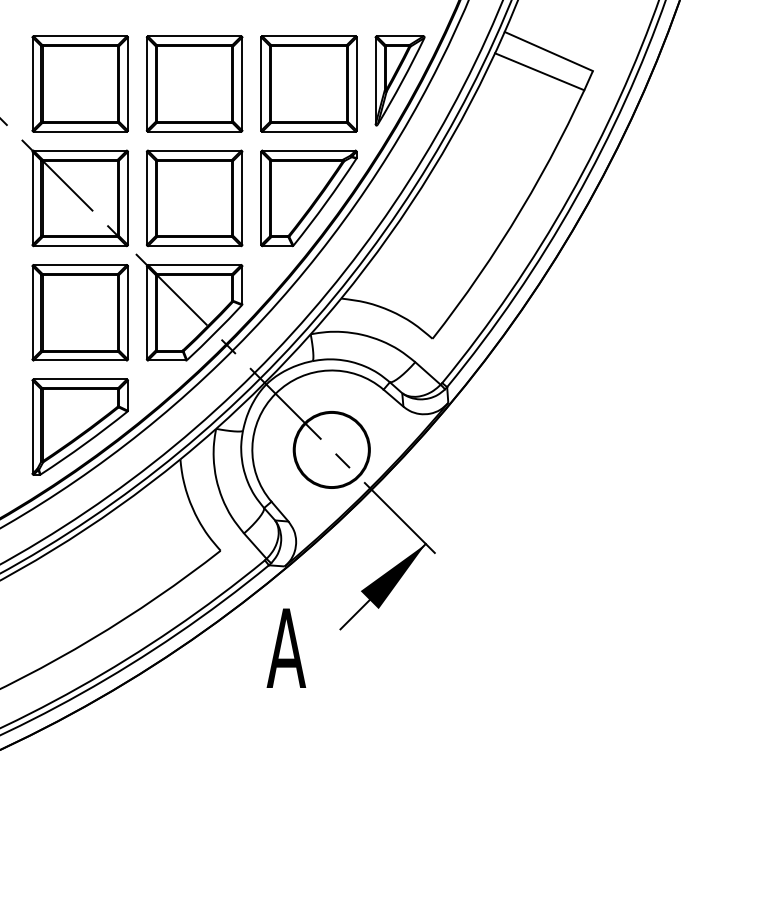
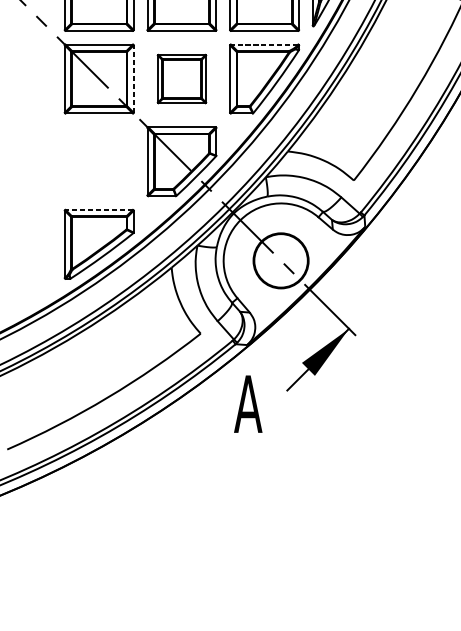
line: (309, 150) -> (264, 44), solid -> dashed
line: (127, 198) -> (133, 79), solid -> dashed
part: (194, 198) -> (181, 79), size x0.7
part: (79, 312) -> (98, 161), removed
line: (80, 379) -> (99, 209), solid -> dashed

